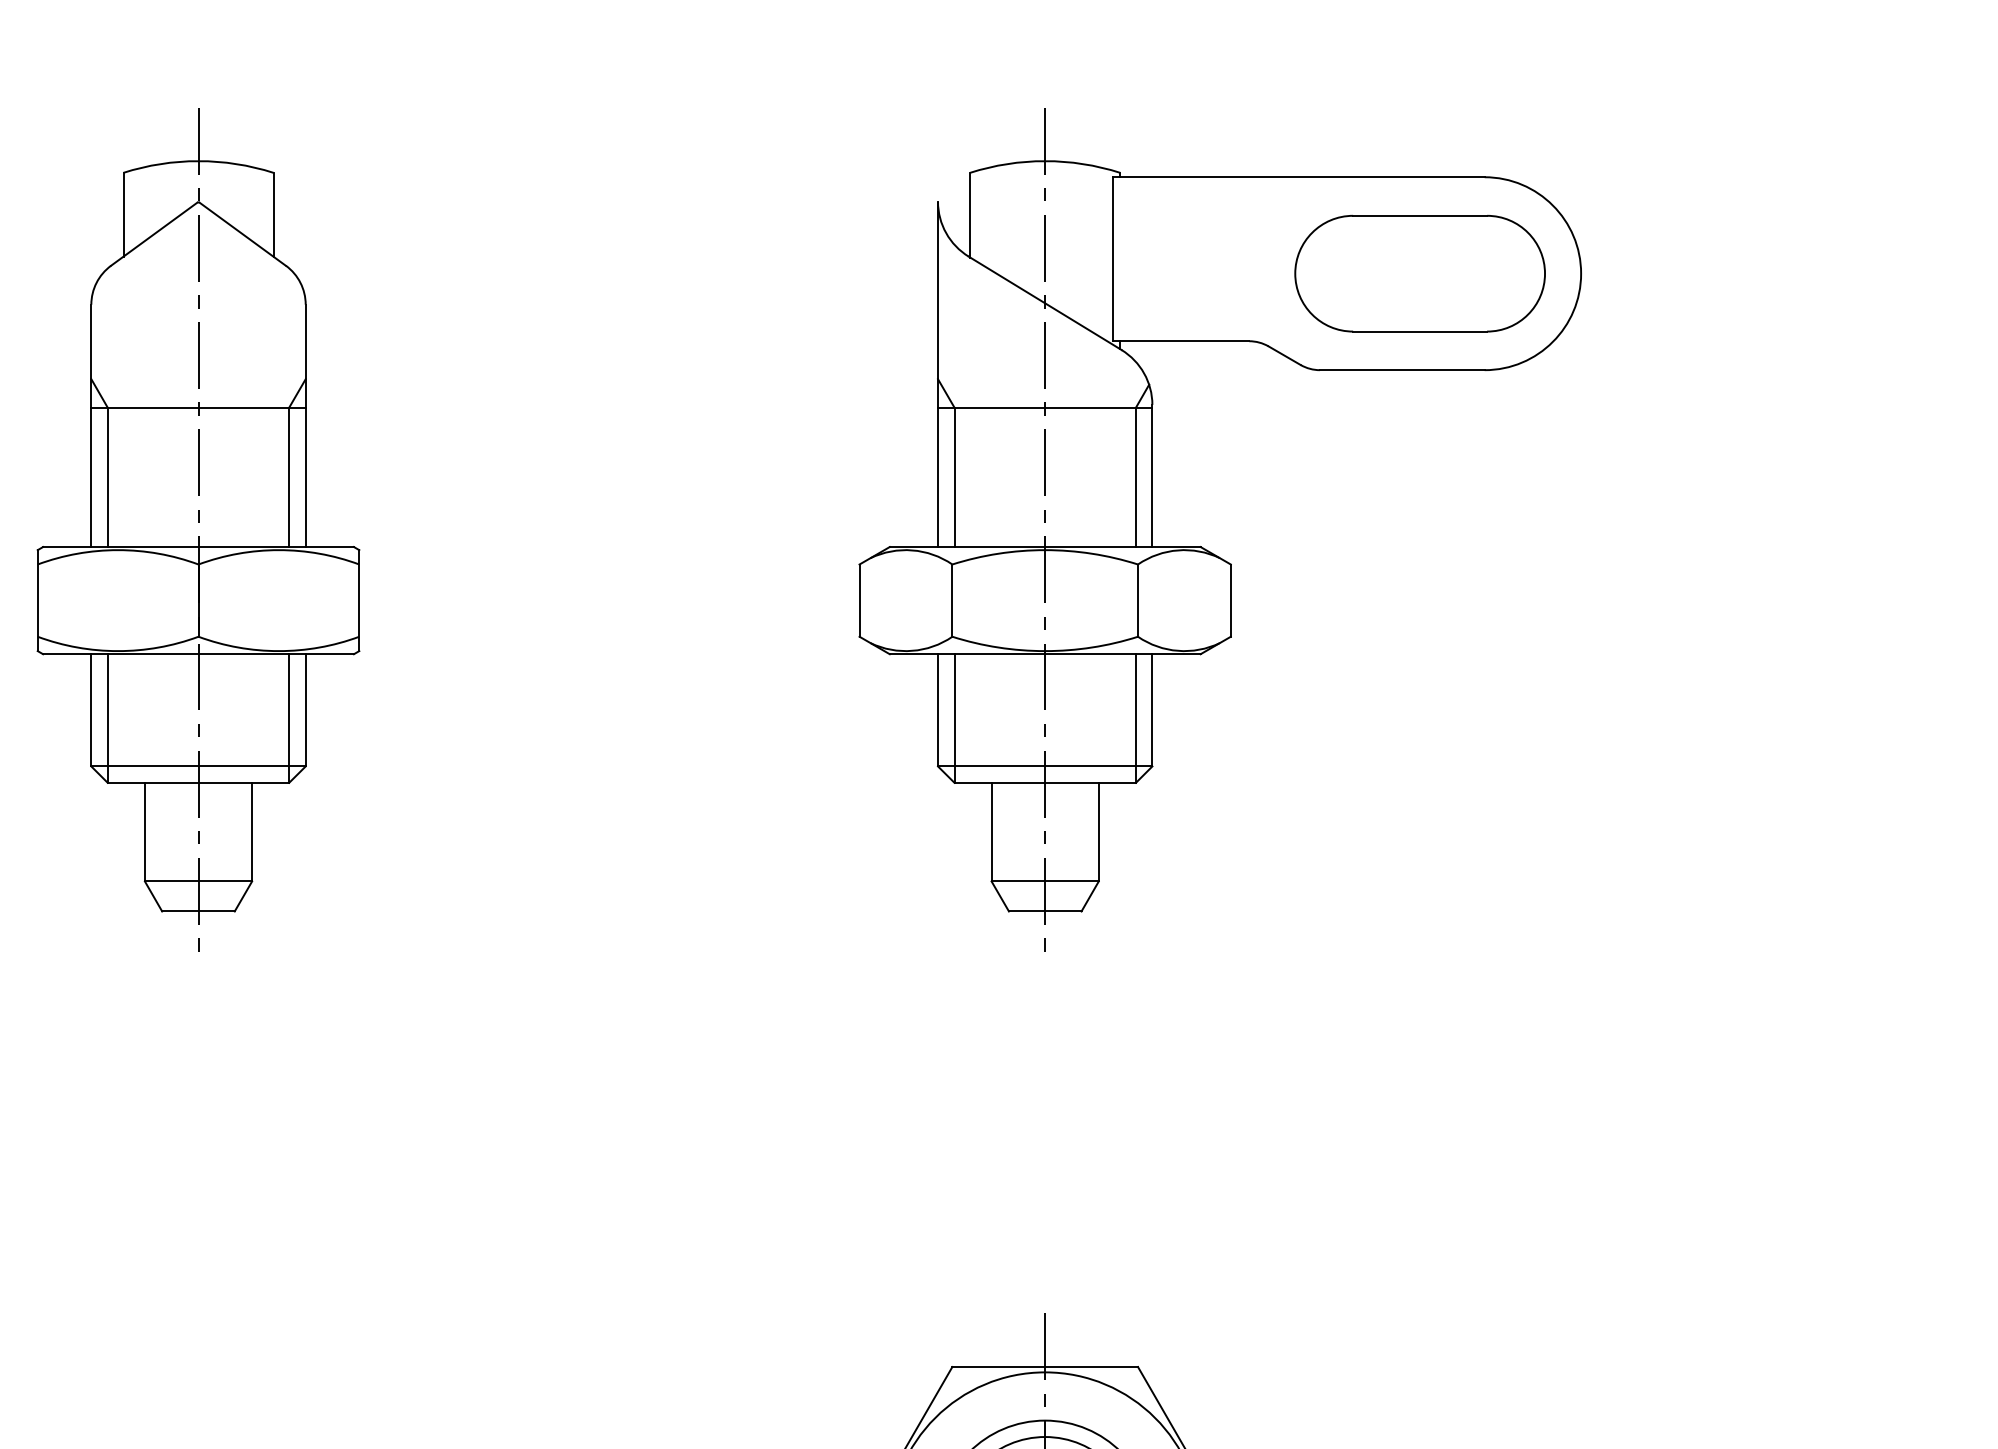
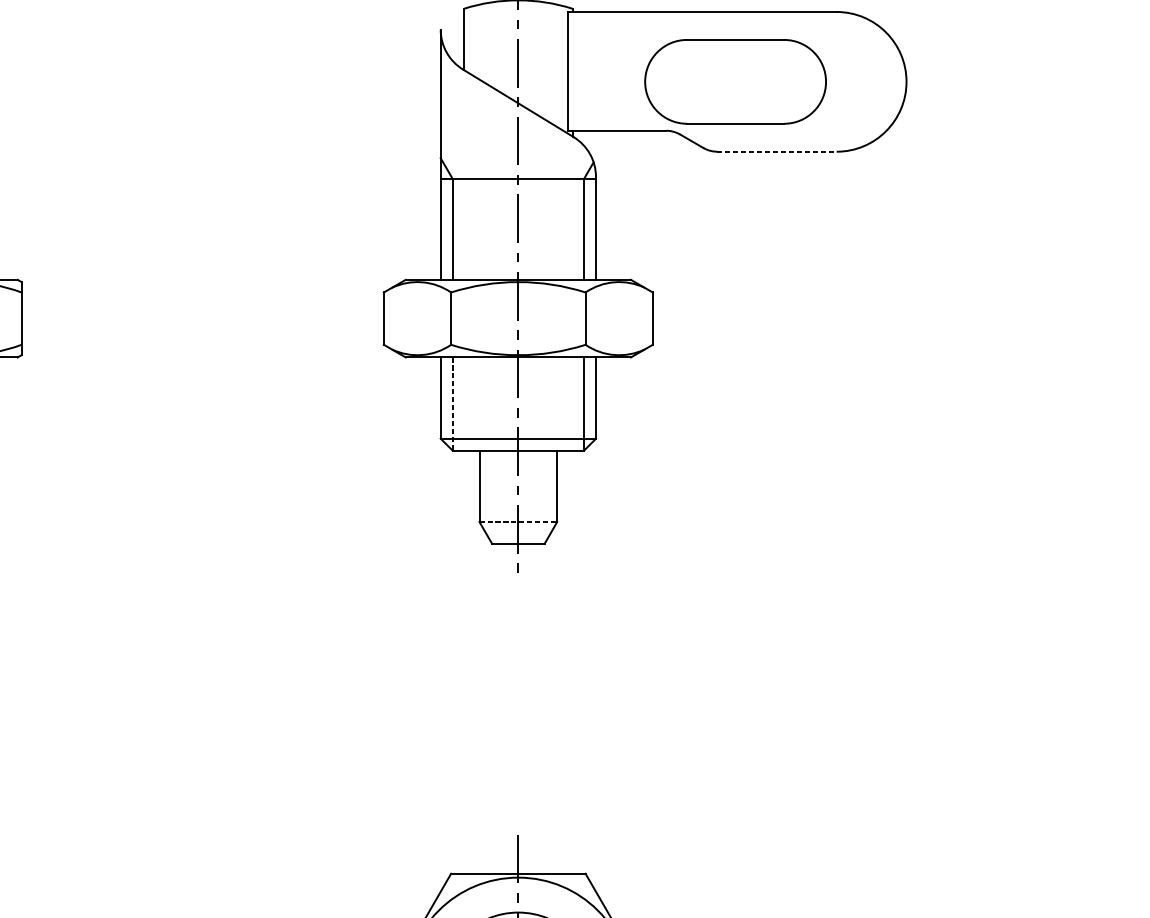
part: (1419, 273) -> (735, 81), moved
line: (1402, 370) -> (777, 151), solid -> dashed
line: (954, 719) -> (452, 404), solid -> dashed
line: (1045, 881) -> (518, 522), solid -> dashed

